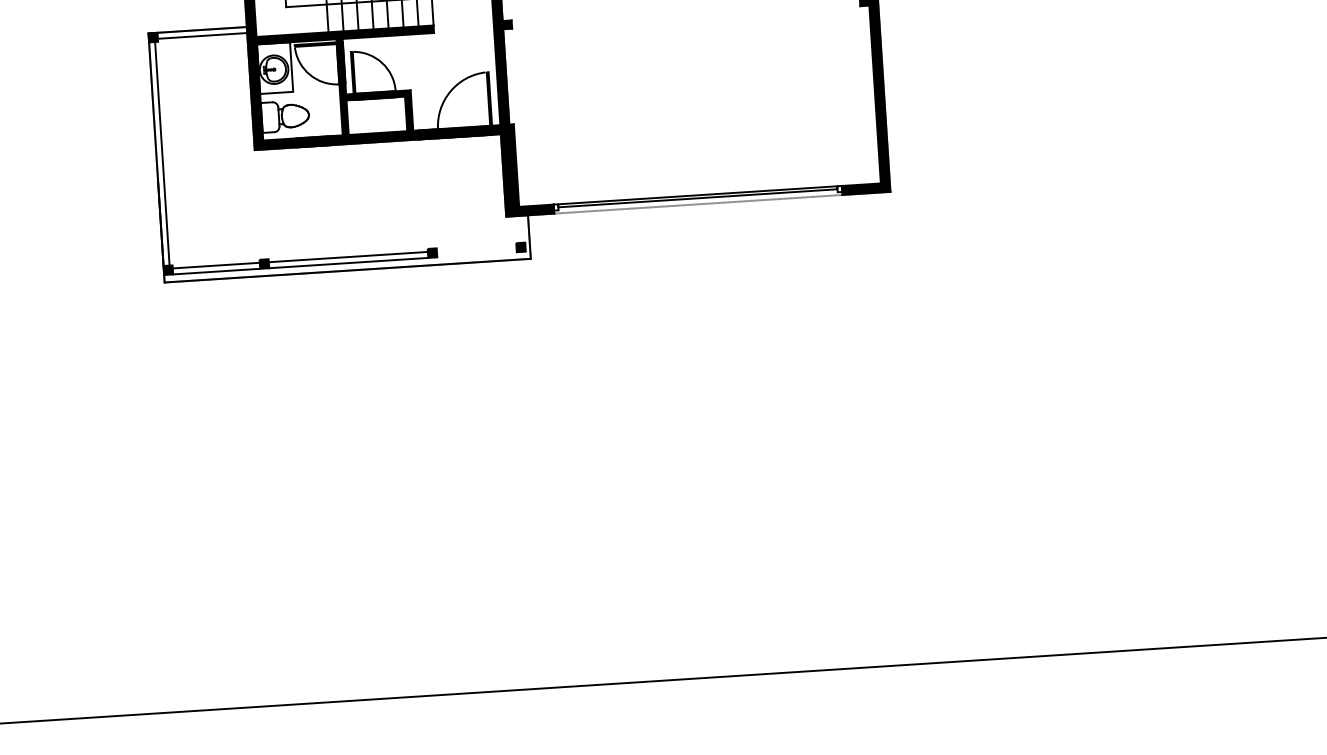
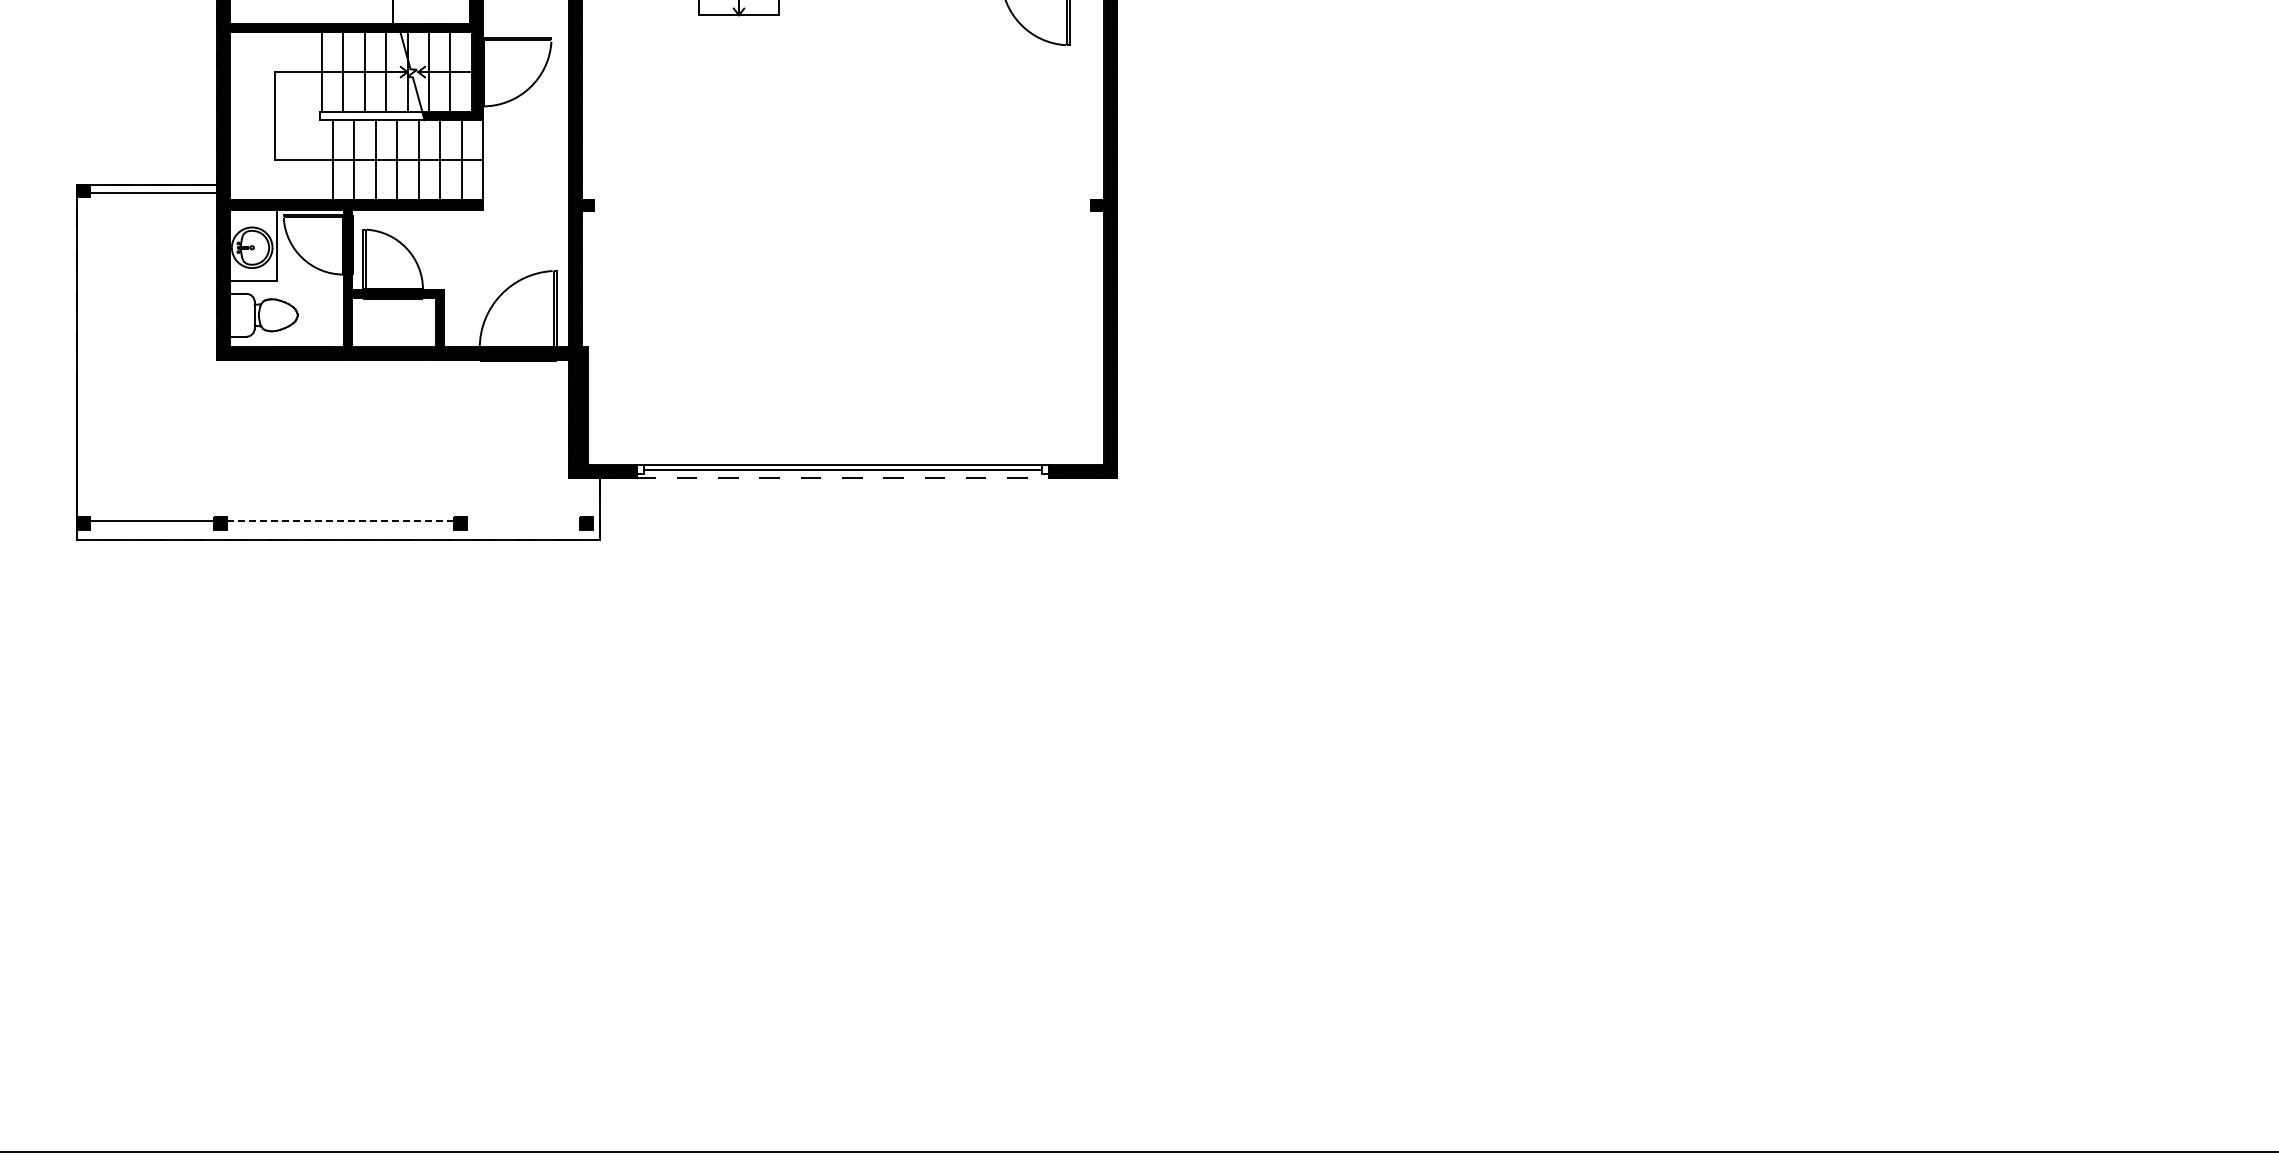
line: (162, 153) -> (85, 356), removed
line: (348, 256) -> (340, 520), solid -> dashed
line: (348, 263) -> (340, 529), removed
line: (216, 271) -> (151, 529), removed

